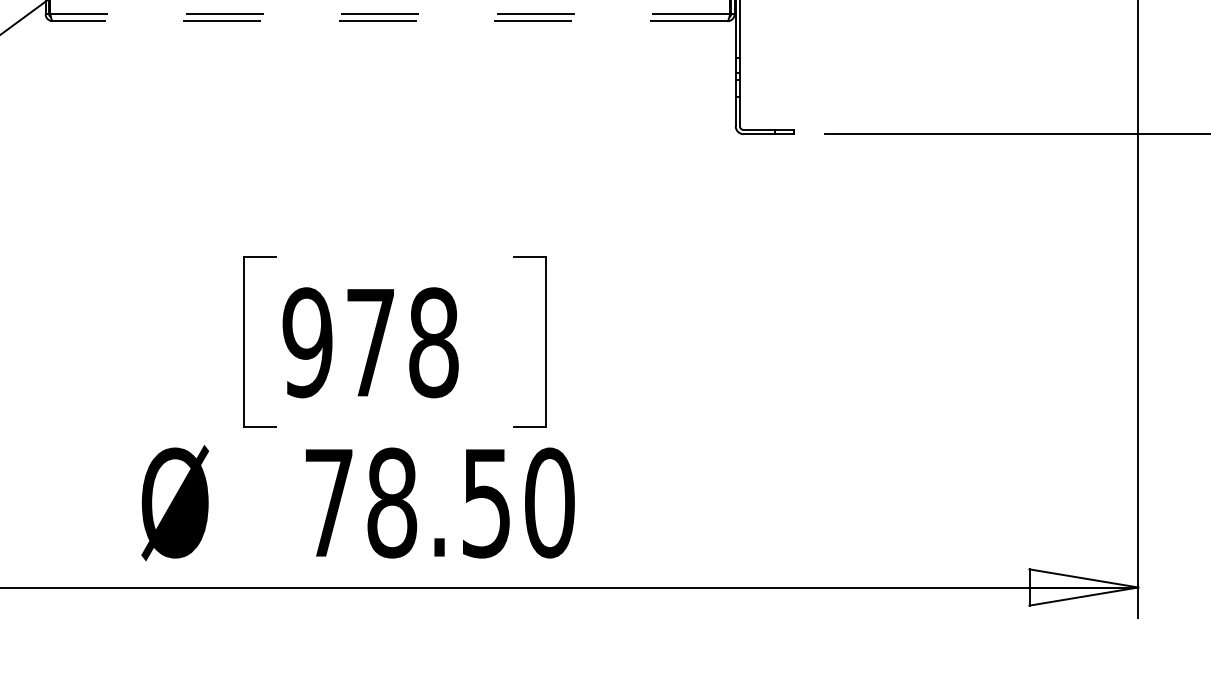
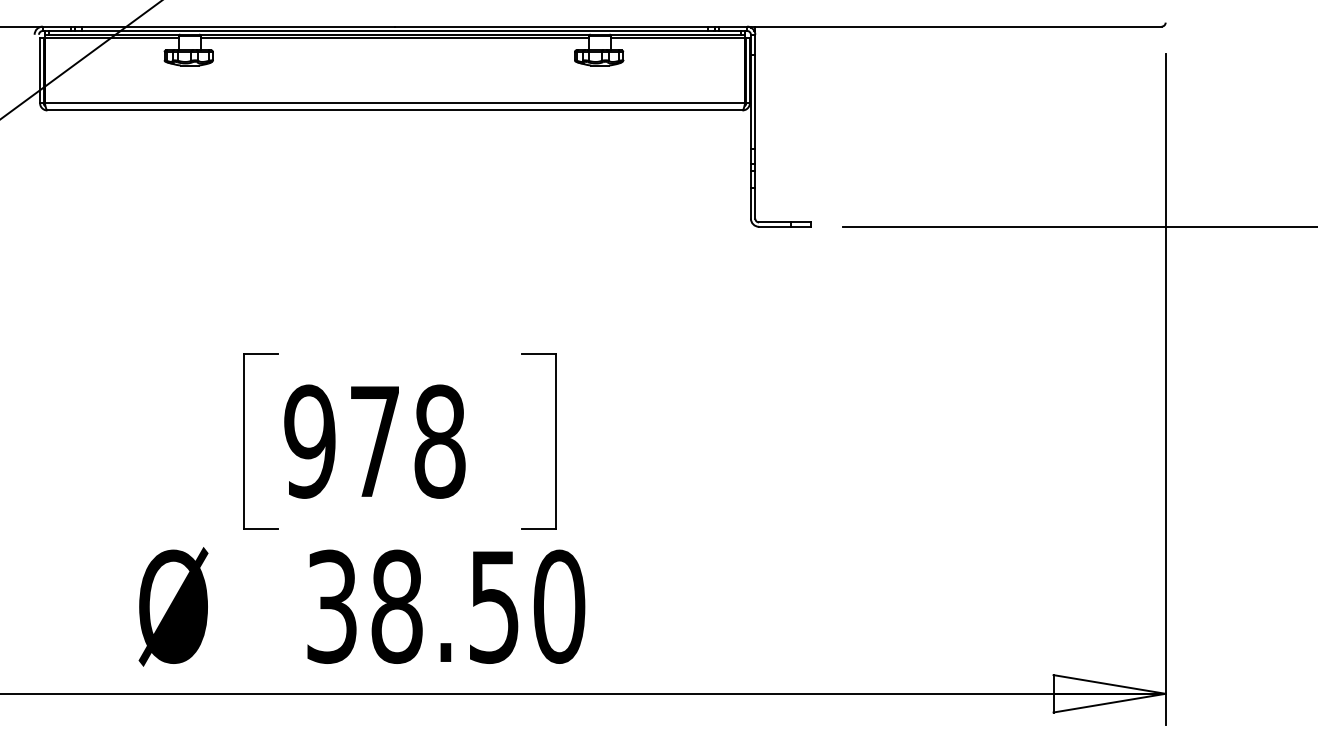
line: (389, 14) -> (394, 103), dashed -> solid
line: (389, 21) -> (394, 110), dashed -> solid
text: (328, 502) -> (331, 606), 78.50 -> 38.50

